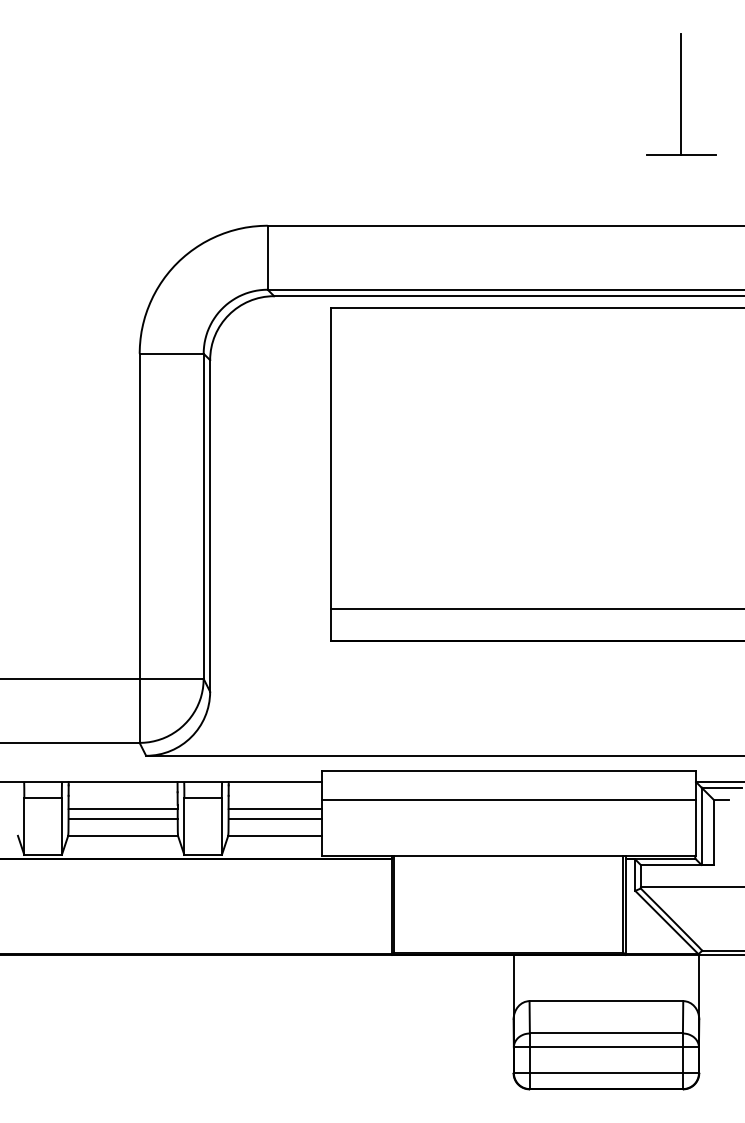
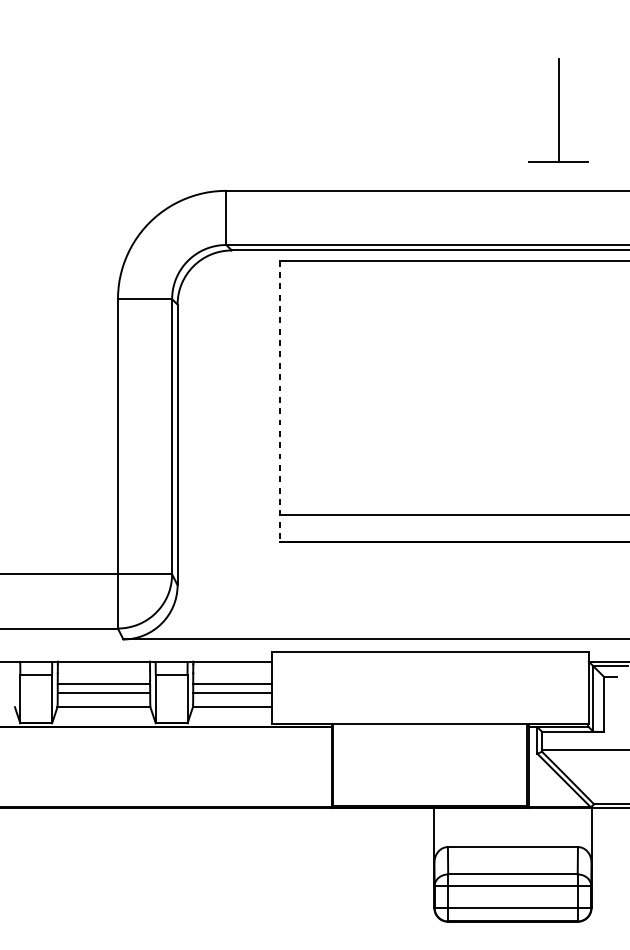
part: (681, 94) -> (558, 110), moved
line: (331, 475) -> (280, 402), solid -> dashed
line: (508, 800) -> (430, 677), removed

